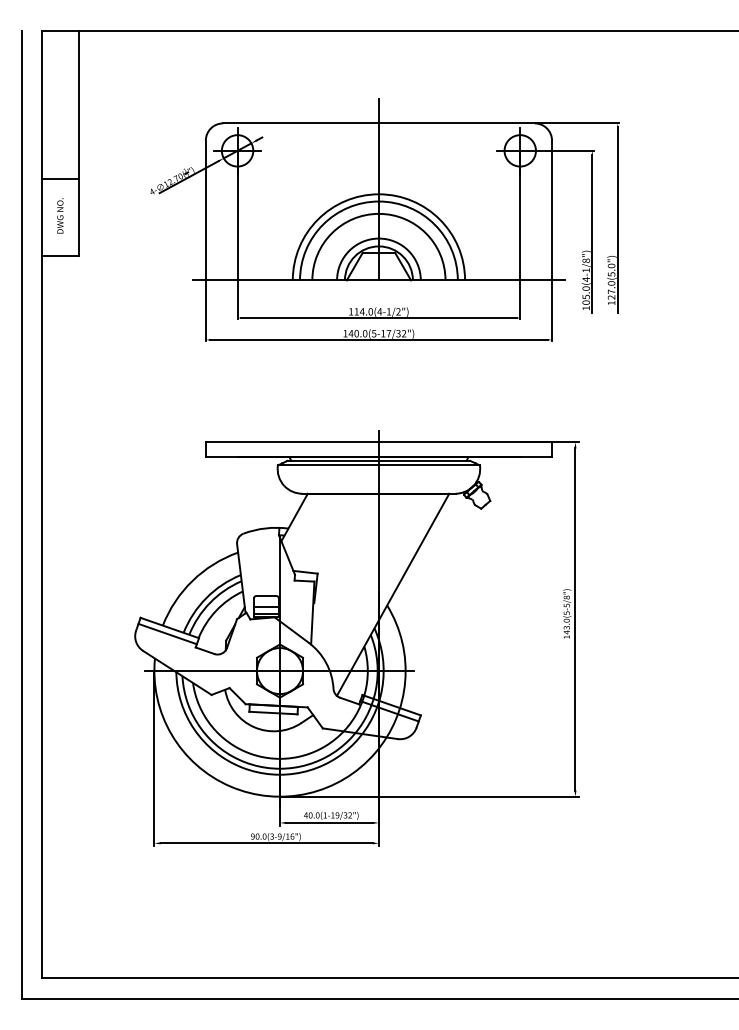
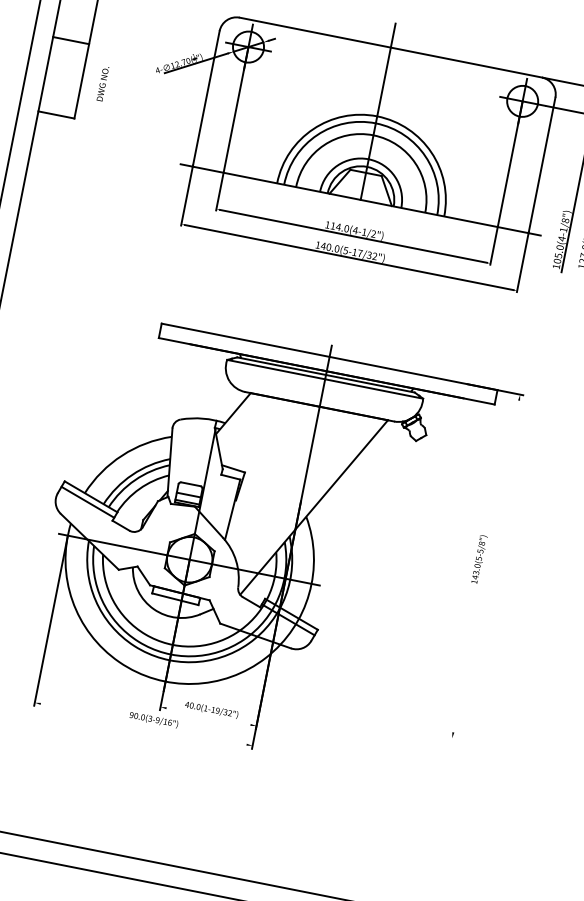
text: (60, 215) -> (103, 83), moved
line: (575, 619) -> (486, 566), removed
line: (429, 796) -> (310, 710), removed
line: (329, 822) -> (208, 716), removed
line: (266, 843) -> (143, 724), removed

